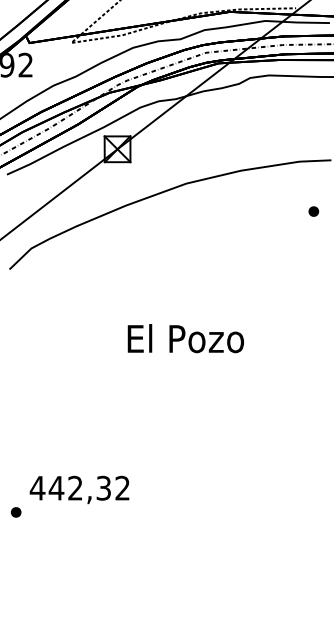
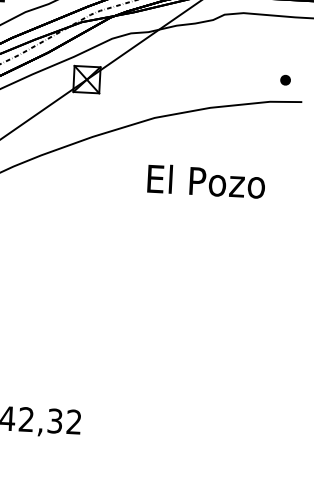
part: (313, 211) -> (285, 80), moved
text: (185, 338) -> (206, 181), moved

